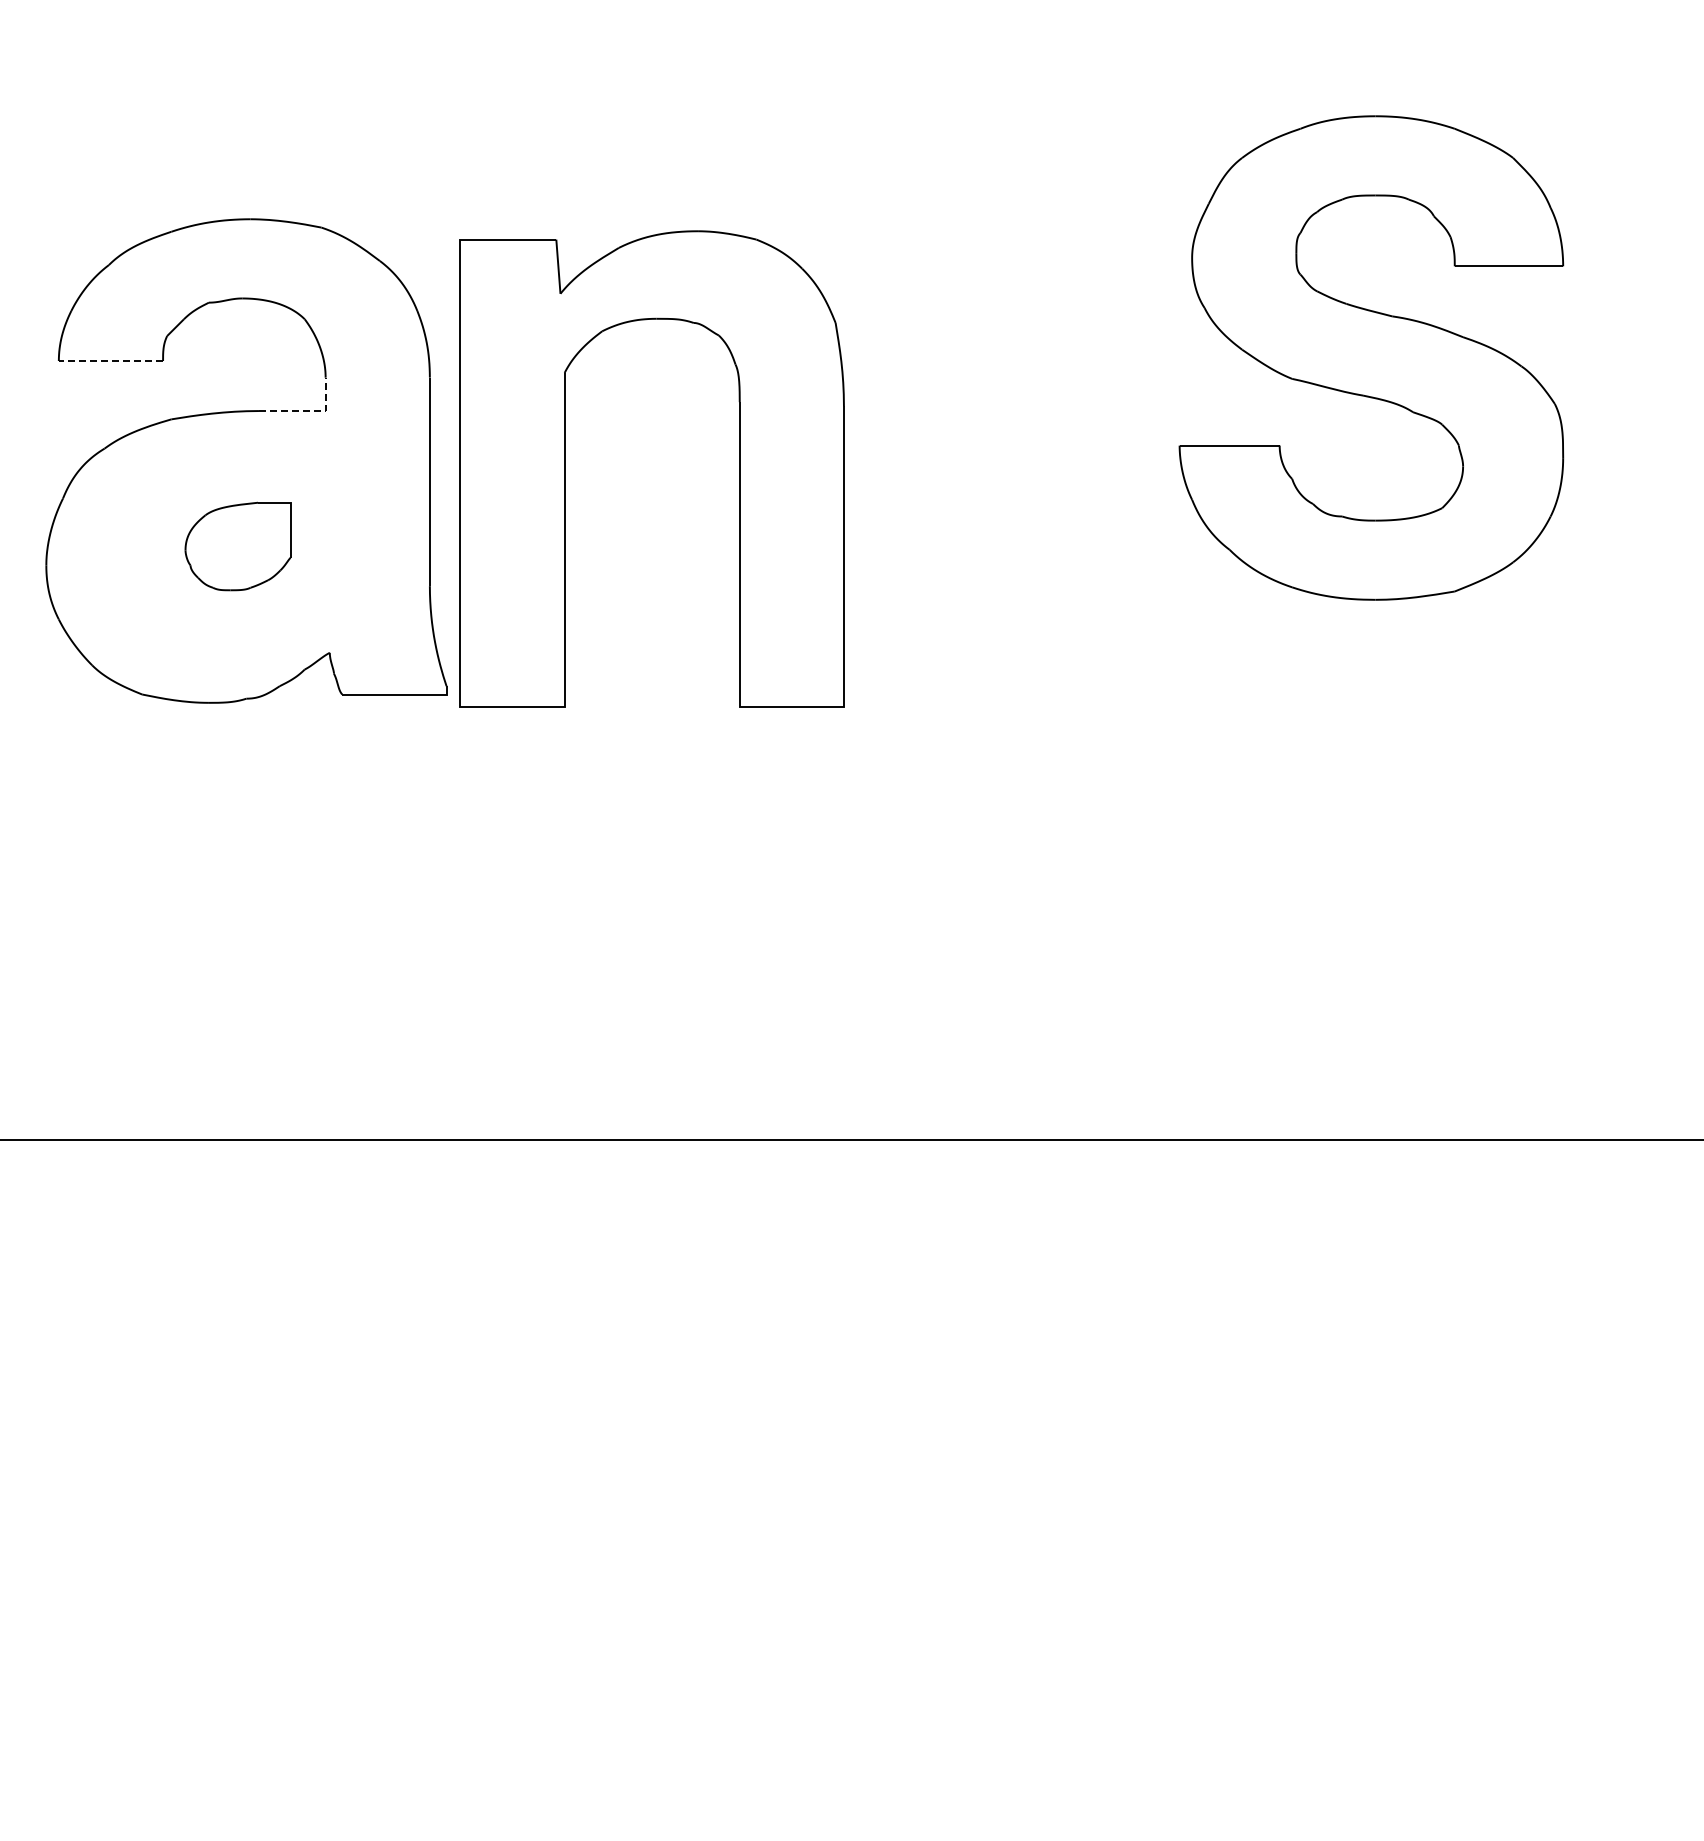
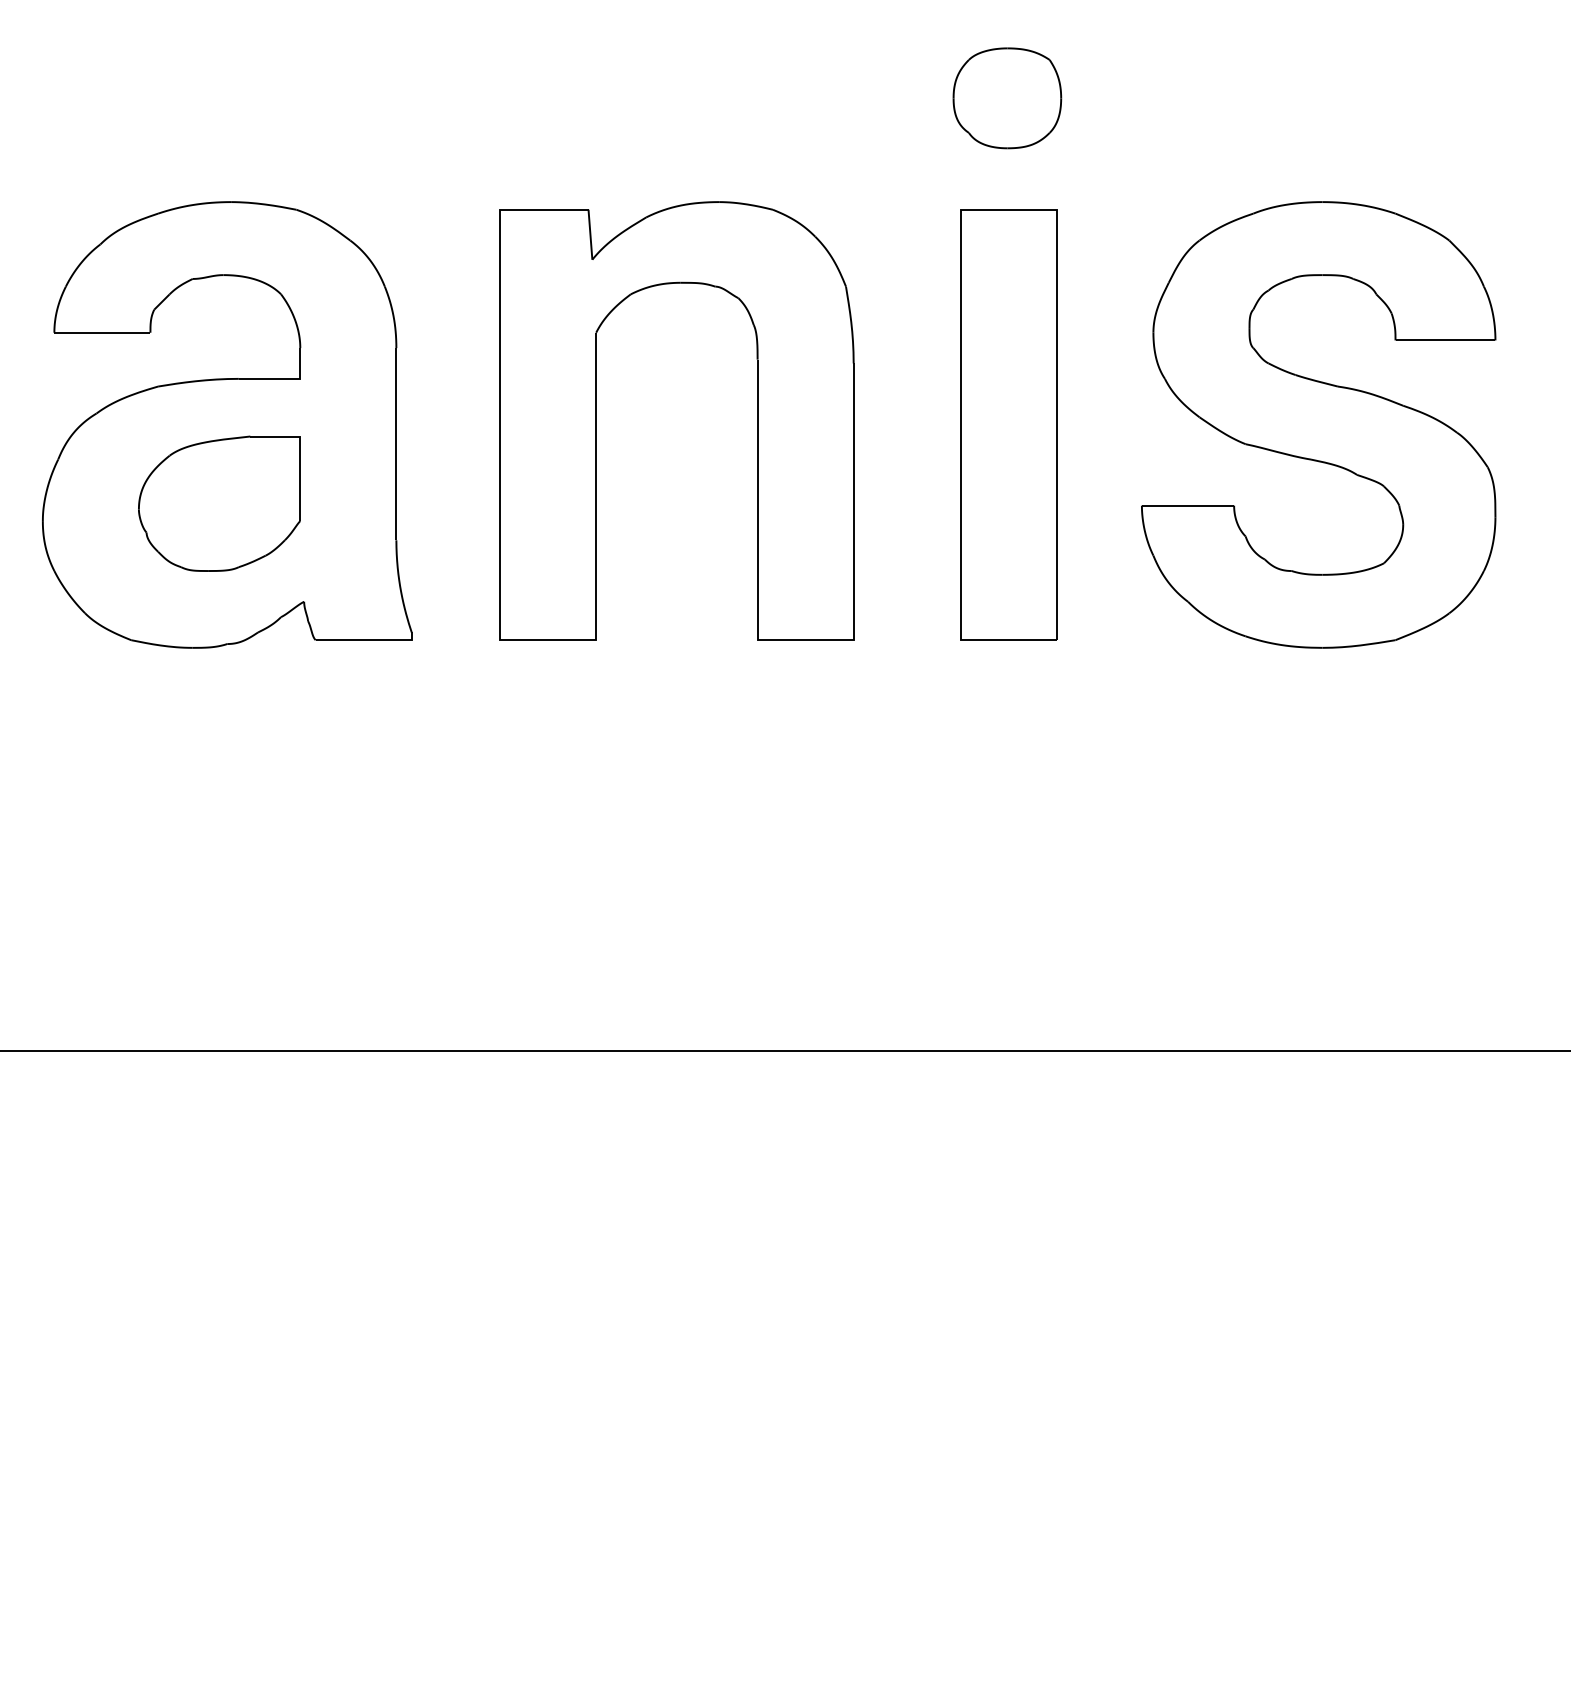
part: (1092, 106) -> (1007, 98), added
part: (1371, 357) -> (1318, 424), moved
line: (110, 361) -> (101, 333), dashed -> solid
line: (309, 411) -> (285, 379), dashed -> solid
part: (1094, 461) -> (1009, 425), added
part: (565, 468) -> (596, 420), moved
part: (237, 546) -> (219, 503), size x1.67

